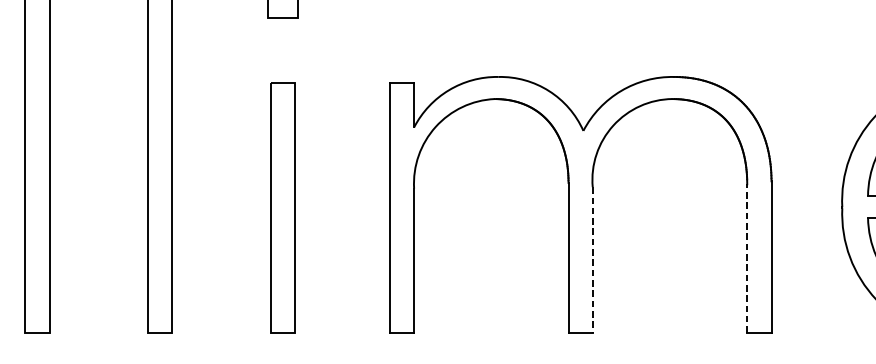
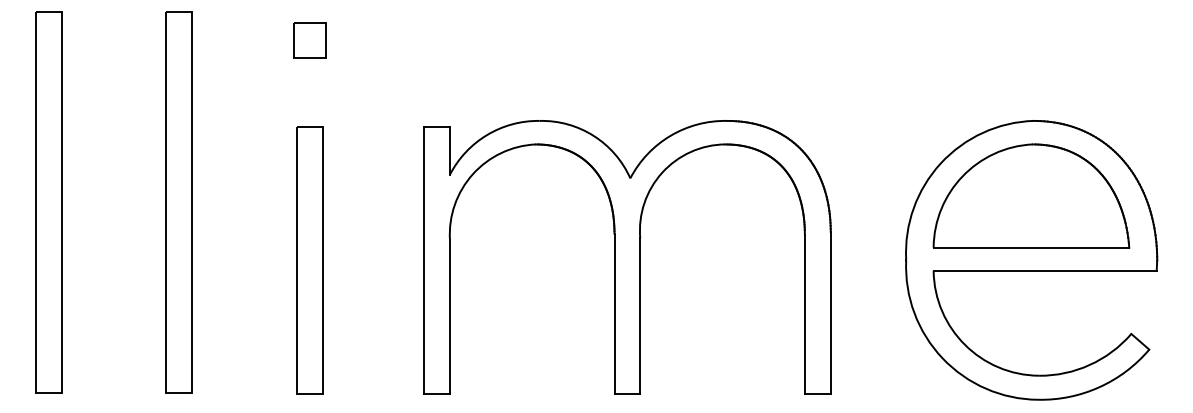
line: (746, 257) -> (804, 313), dashed -> solid
line: (592, 259) -> (640, 315), dashed -> solid

